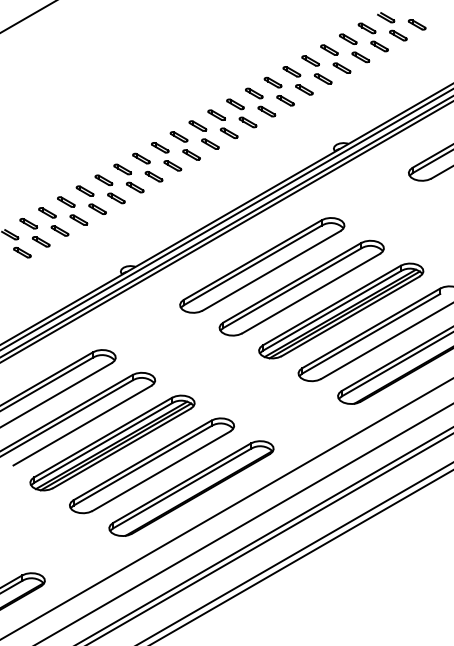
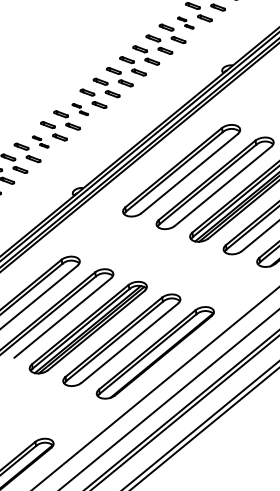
part: (297, 80) -> (185, 22), size x0.6
part: (147, 167) -> (80, 109), size x0.6
part: (90, 199) -> (39, 141), size x0.6

